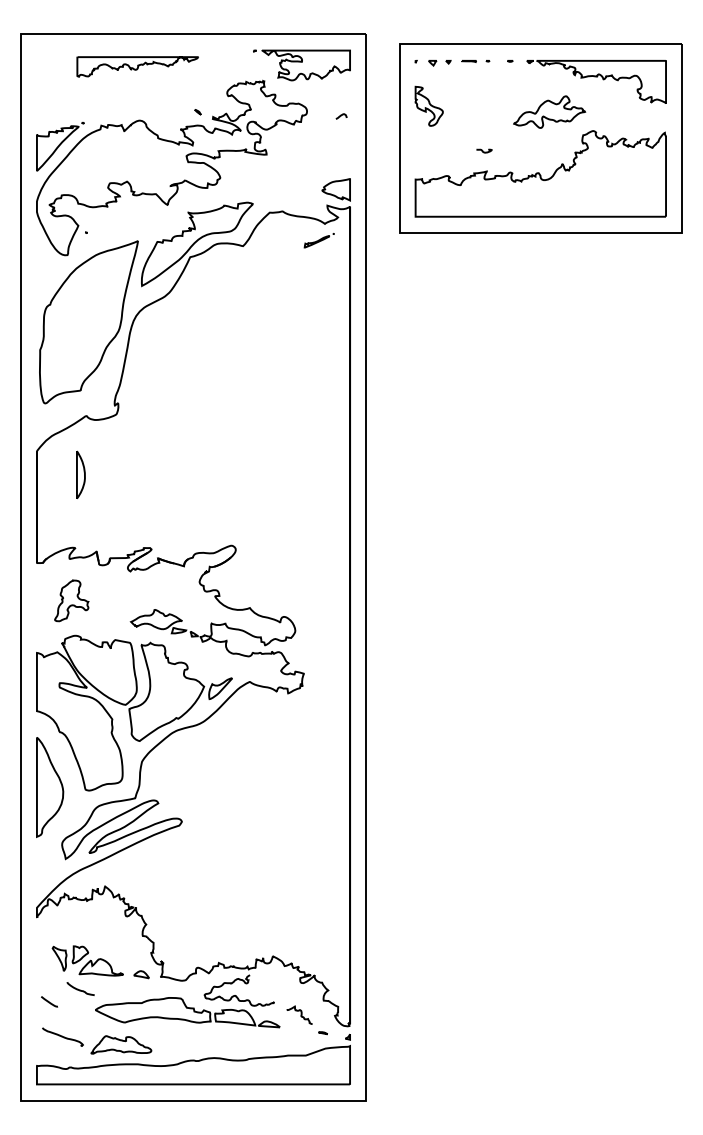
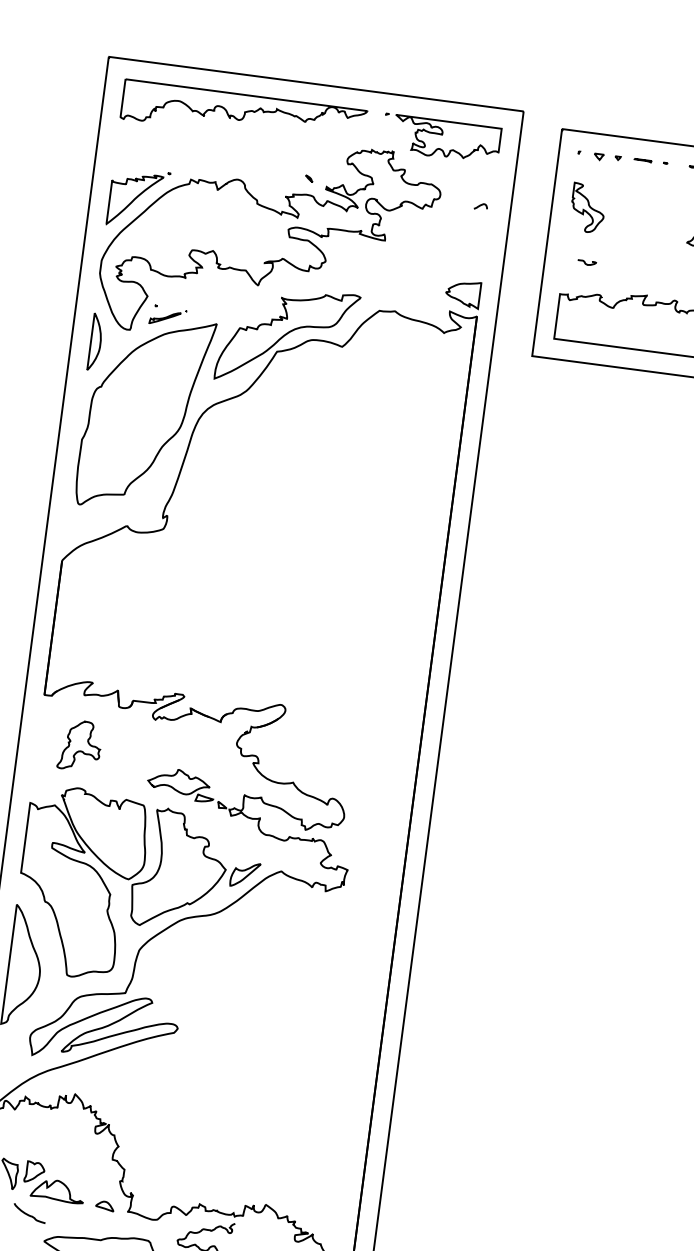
part: (137, 66) -> (243, 114), size x1.67
curve: (483, 150) -> (586, 262), moved
part: (318, 240) -> (167, 316), moved
part: (80, 474) -> (95, 341), moved

